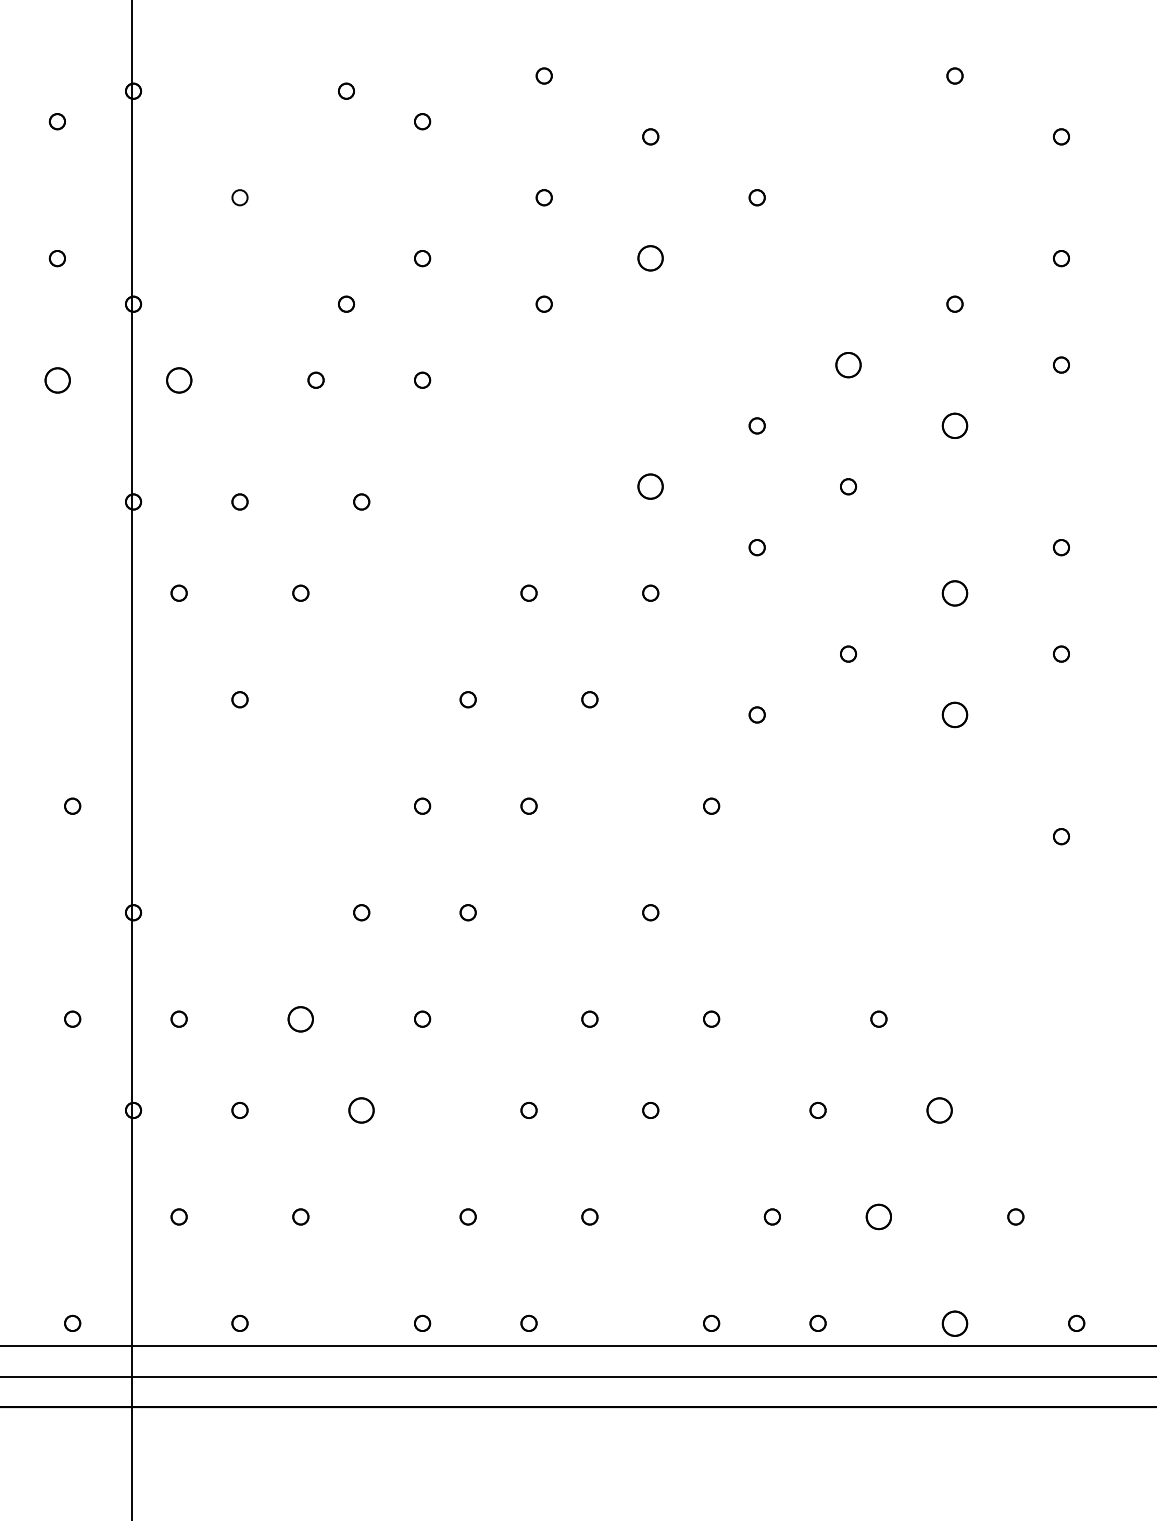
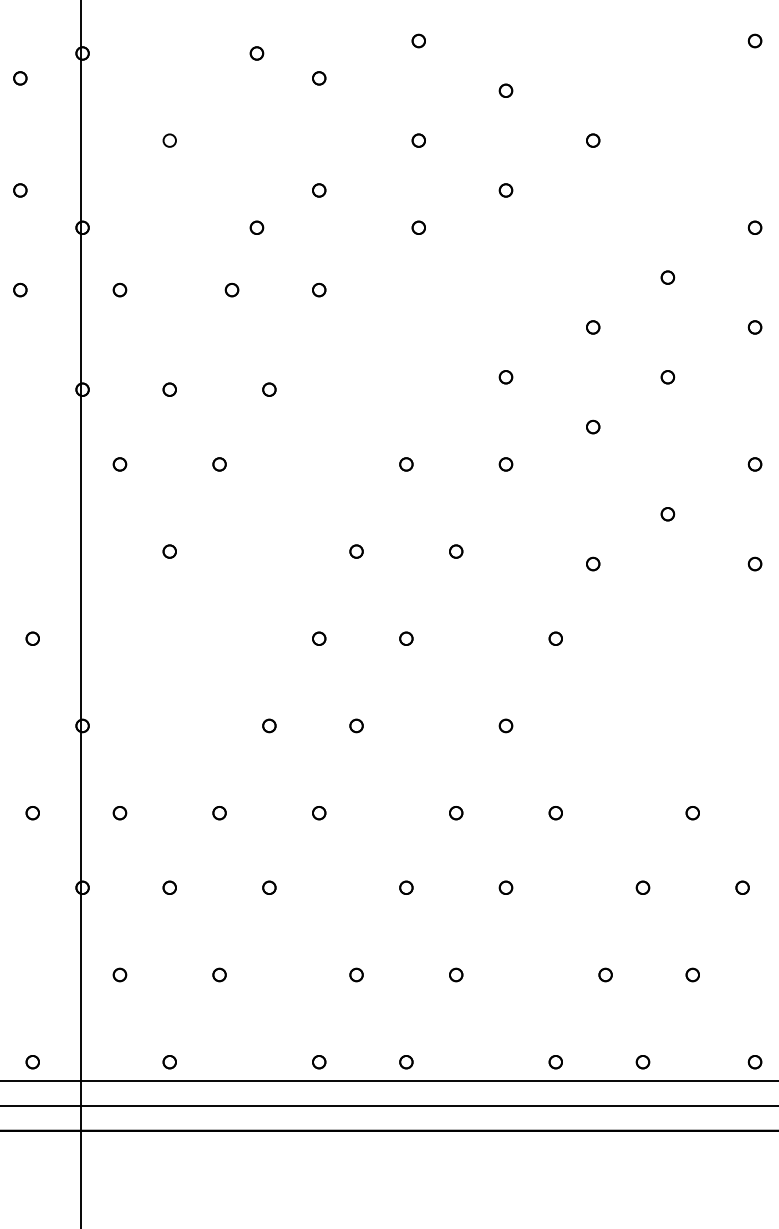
part: (650, 258) -> (505, 190), size x0.62
part: (848, 364) -> (667, 277), size x0.62
part: (56, 379) -> (19, 289), size x0.62
part: (178, 379) -> (119, 289), size x0.62
part: (954, 425) -> (754, 327), size x0.62
part: (650, 486) -> (505, 377), size x0.62
part: (954, 592) -> (754, 463), size x0.62
part: (954, 714) -> (754, 563), size x0.62
part: (300, 1018) -> (219, 812), size x0.62
part: (361, 1110) -> (269, 887), size x0.62
part: (939, 1110) -> (742, 887), size x0.62
part: (878, 1216) -> (692, 974), size x0.62
part: (954, 1322) -> (754, 1061), size x0.62

